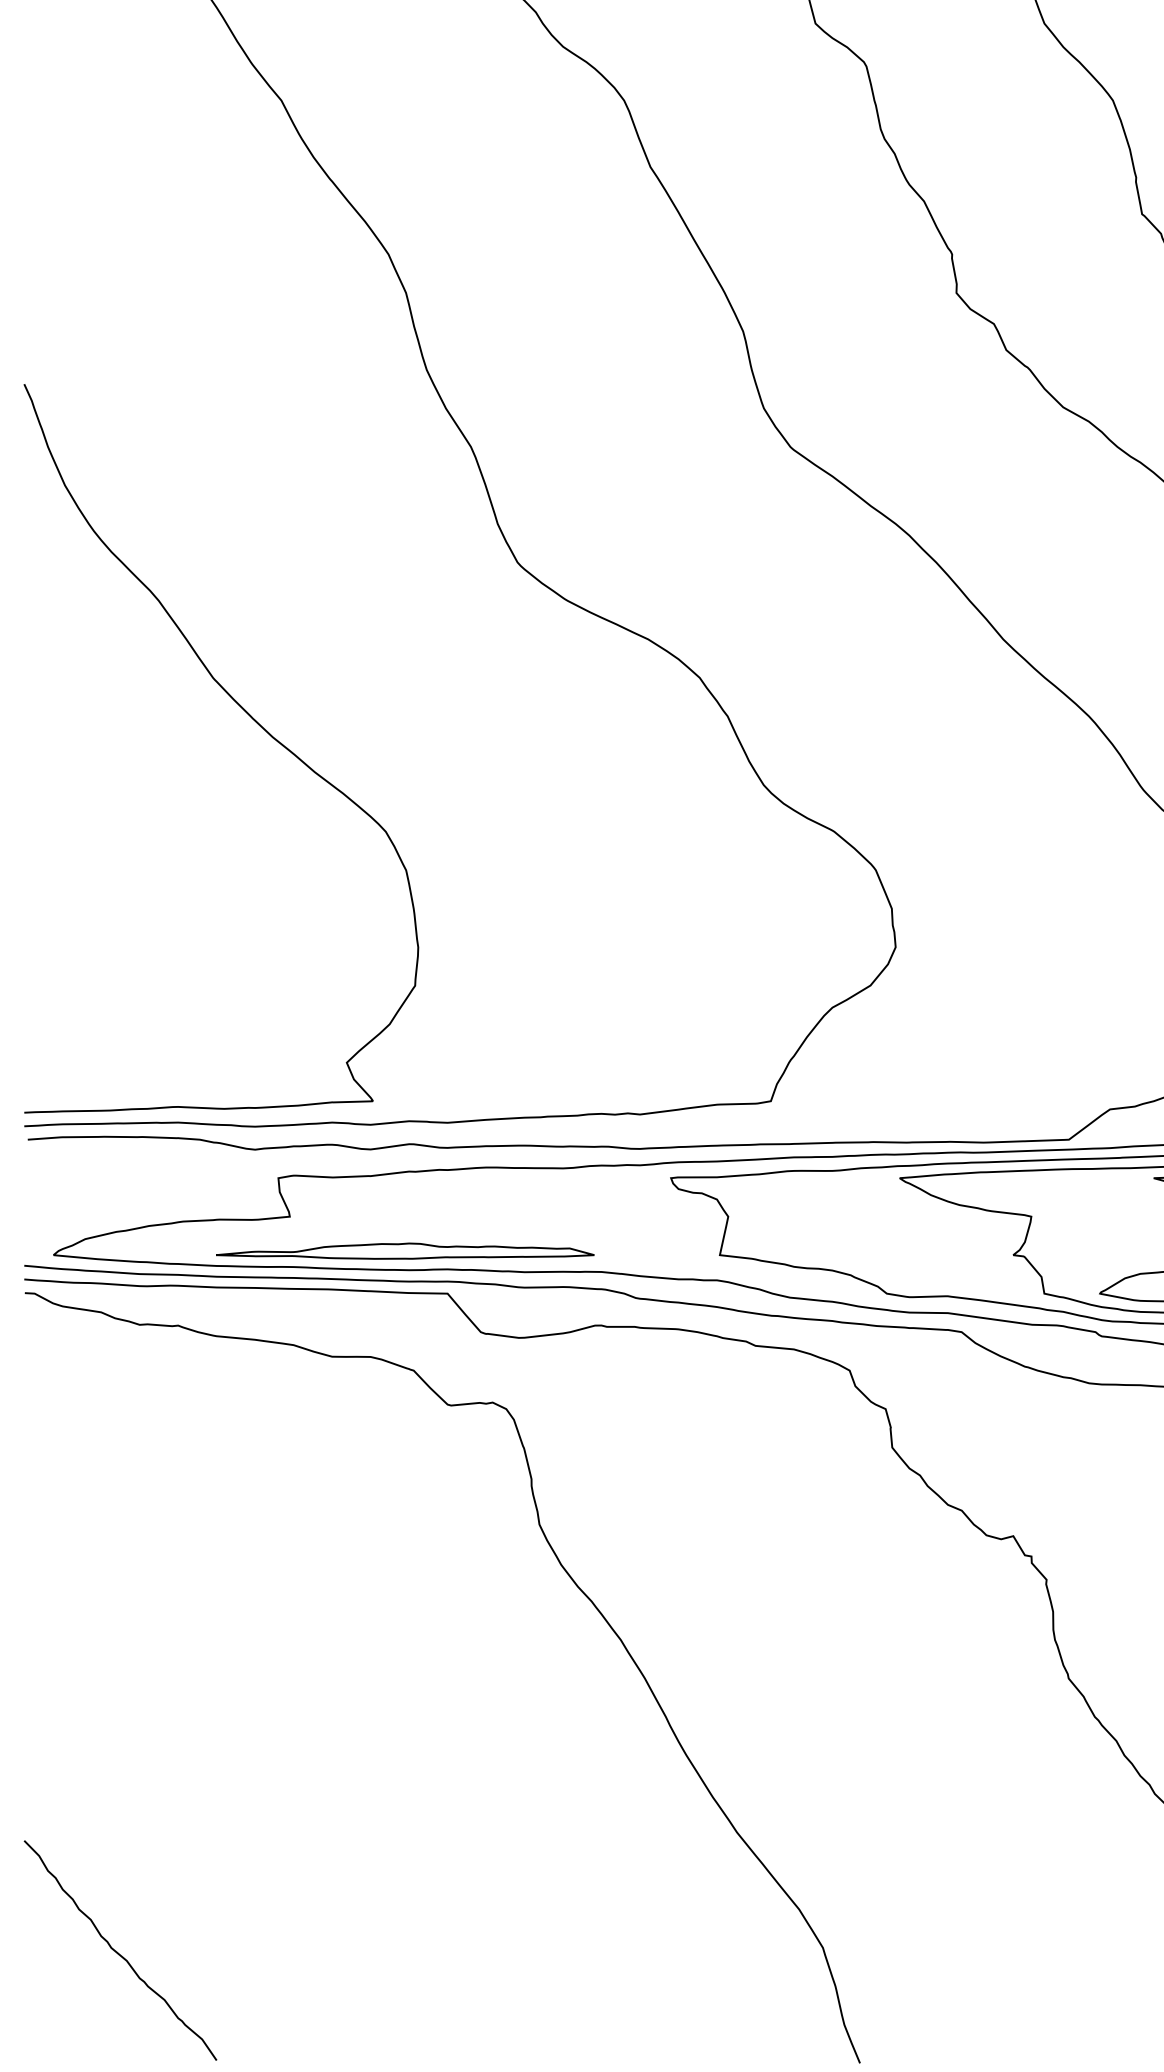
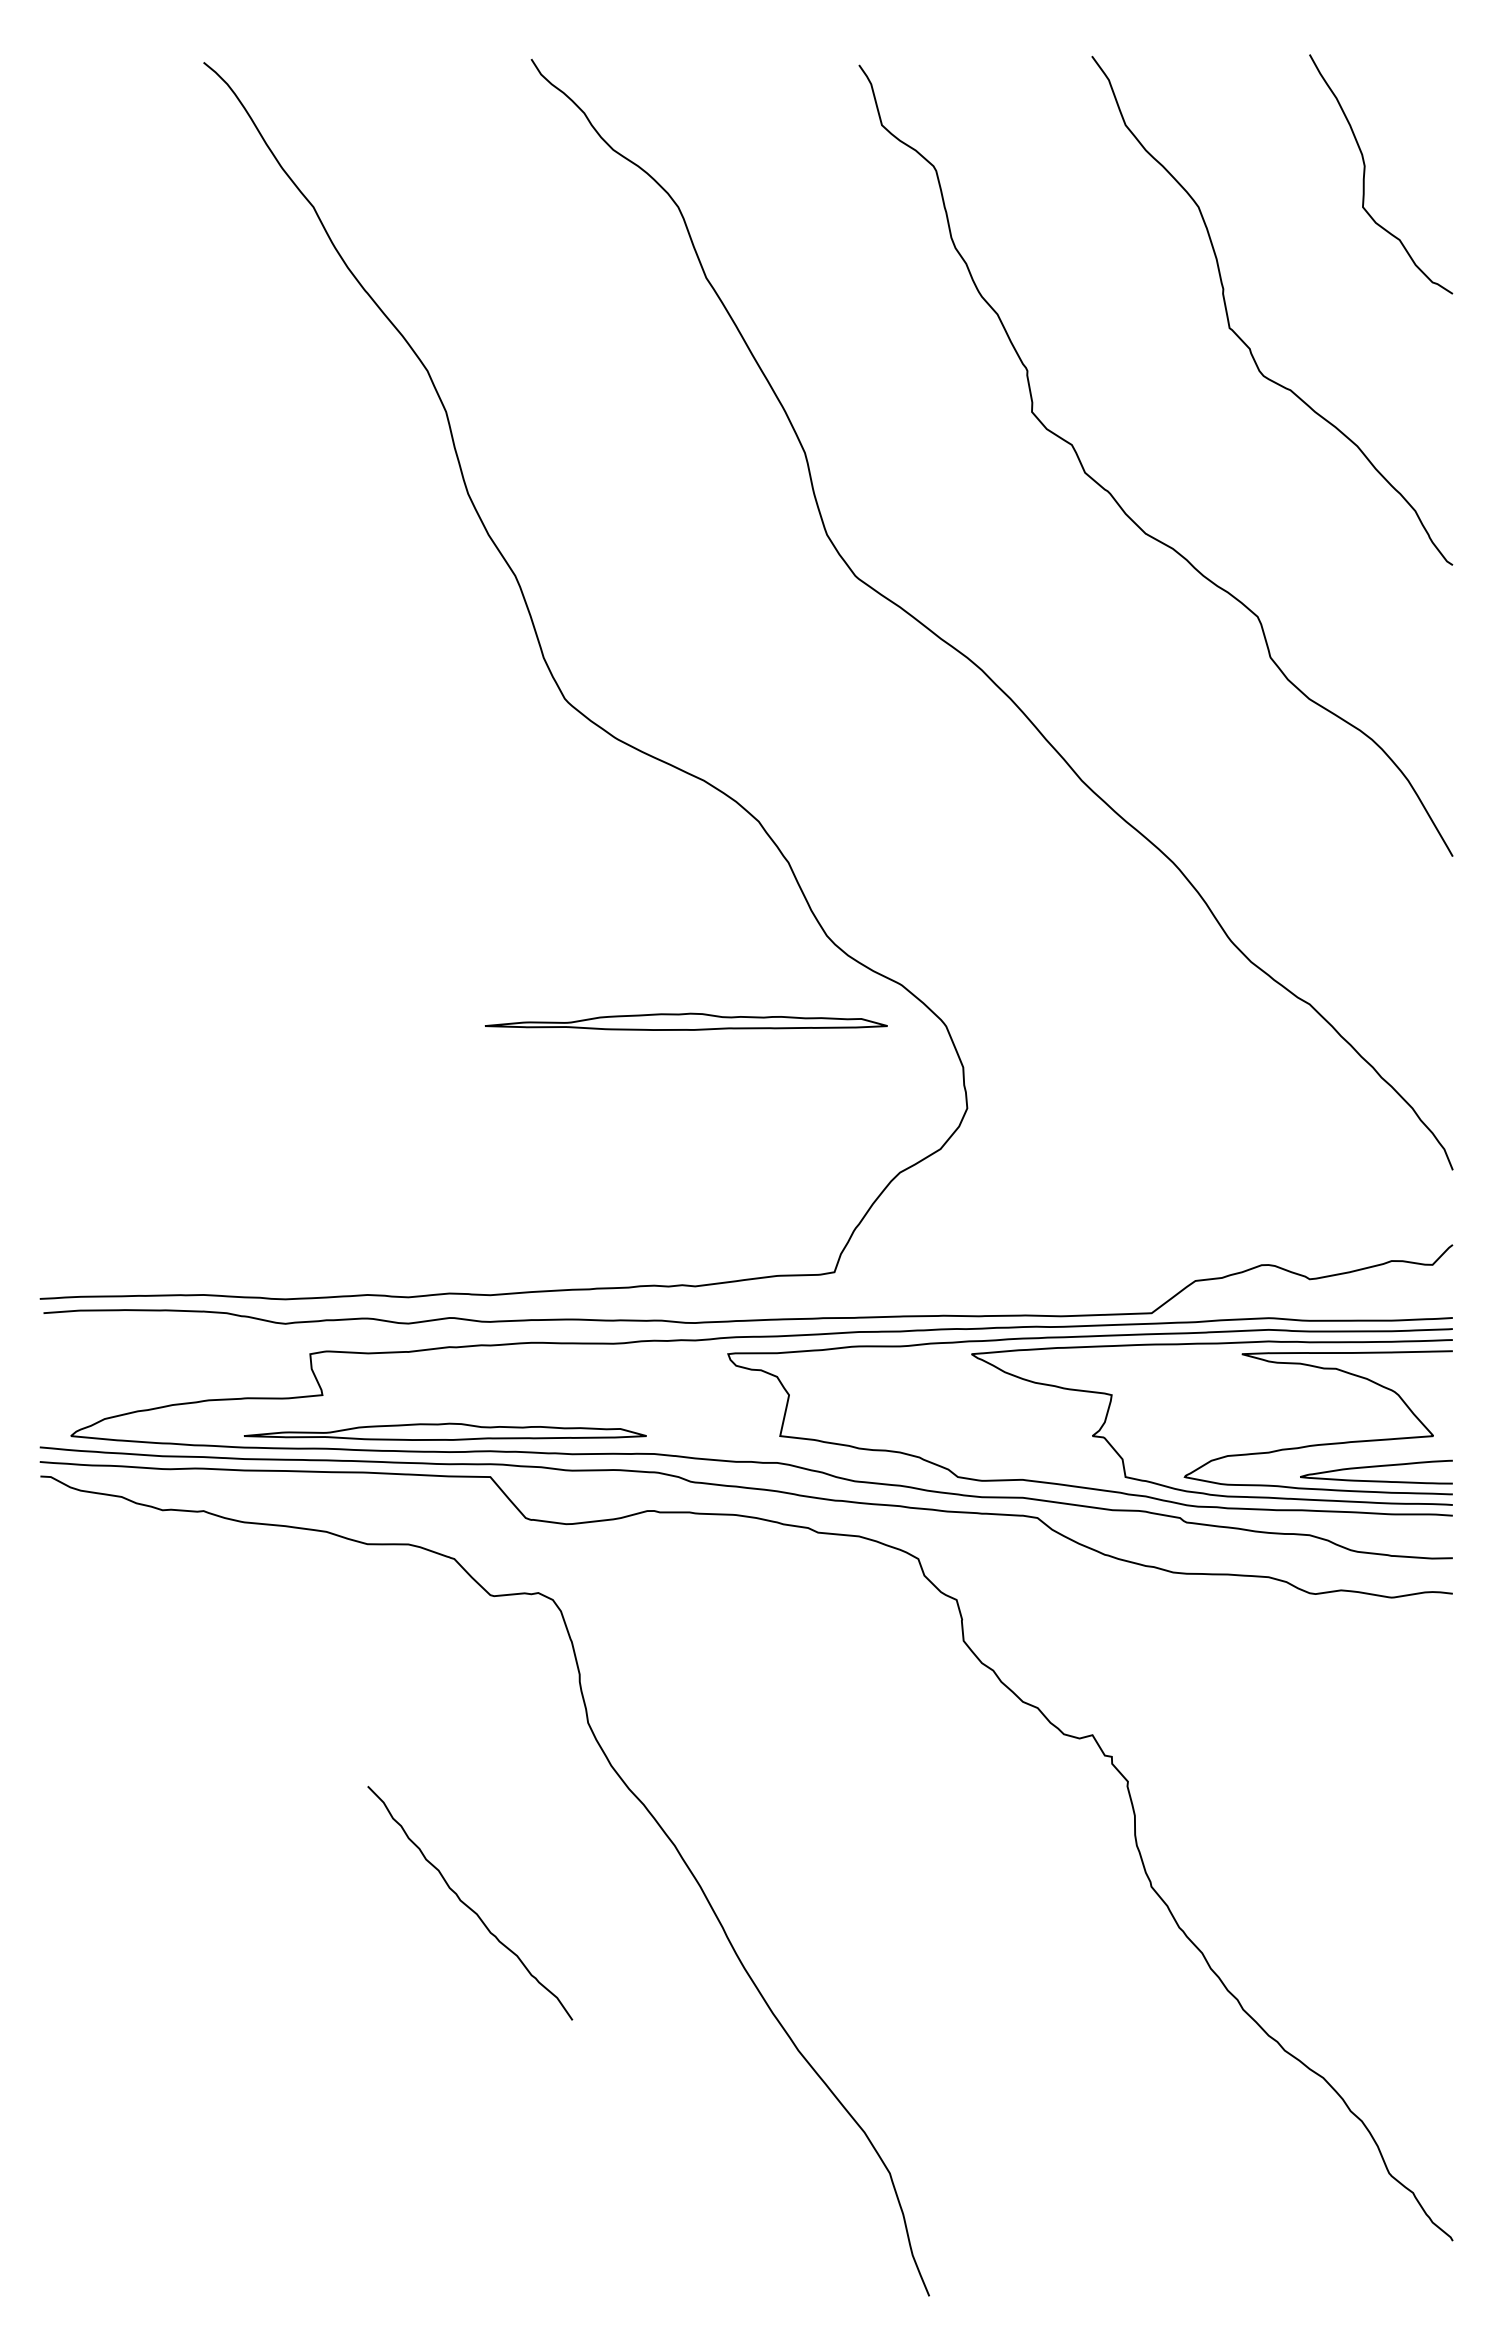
curve: (251, 718) -> (281, 864), removed
part: (630, 865) -> (685, 1021), added
curve: (118, 1952) -> (468, 1905), moved

